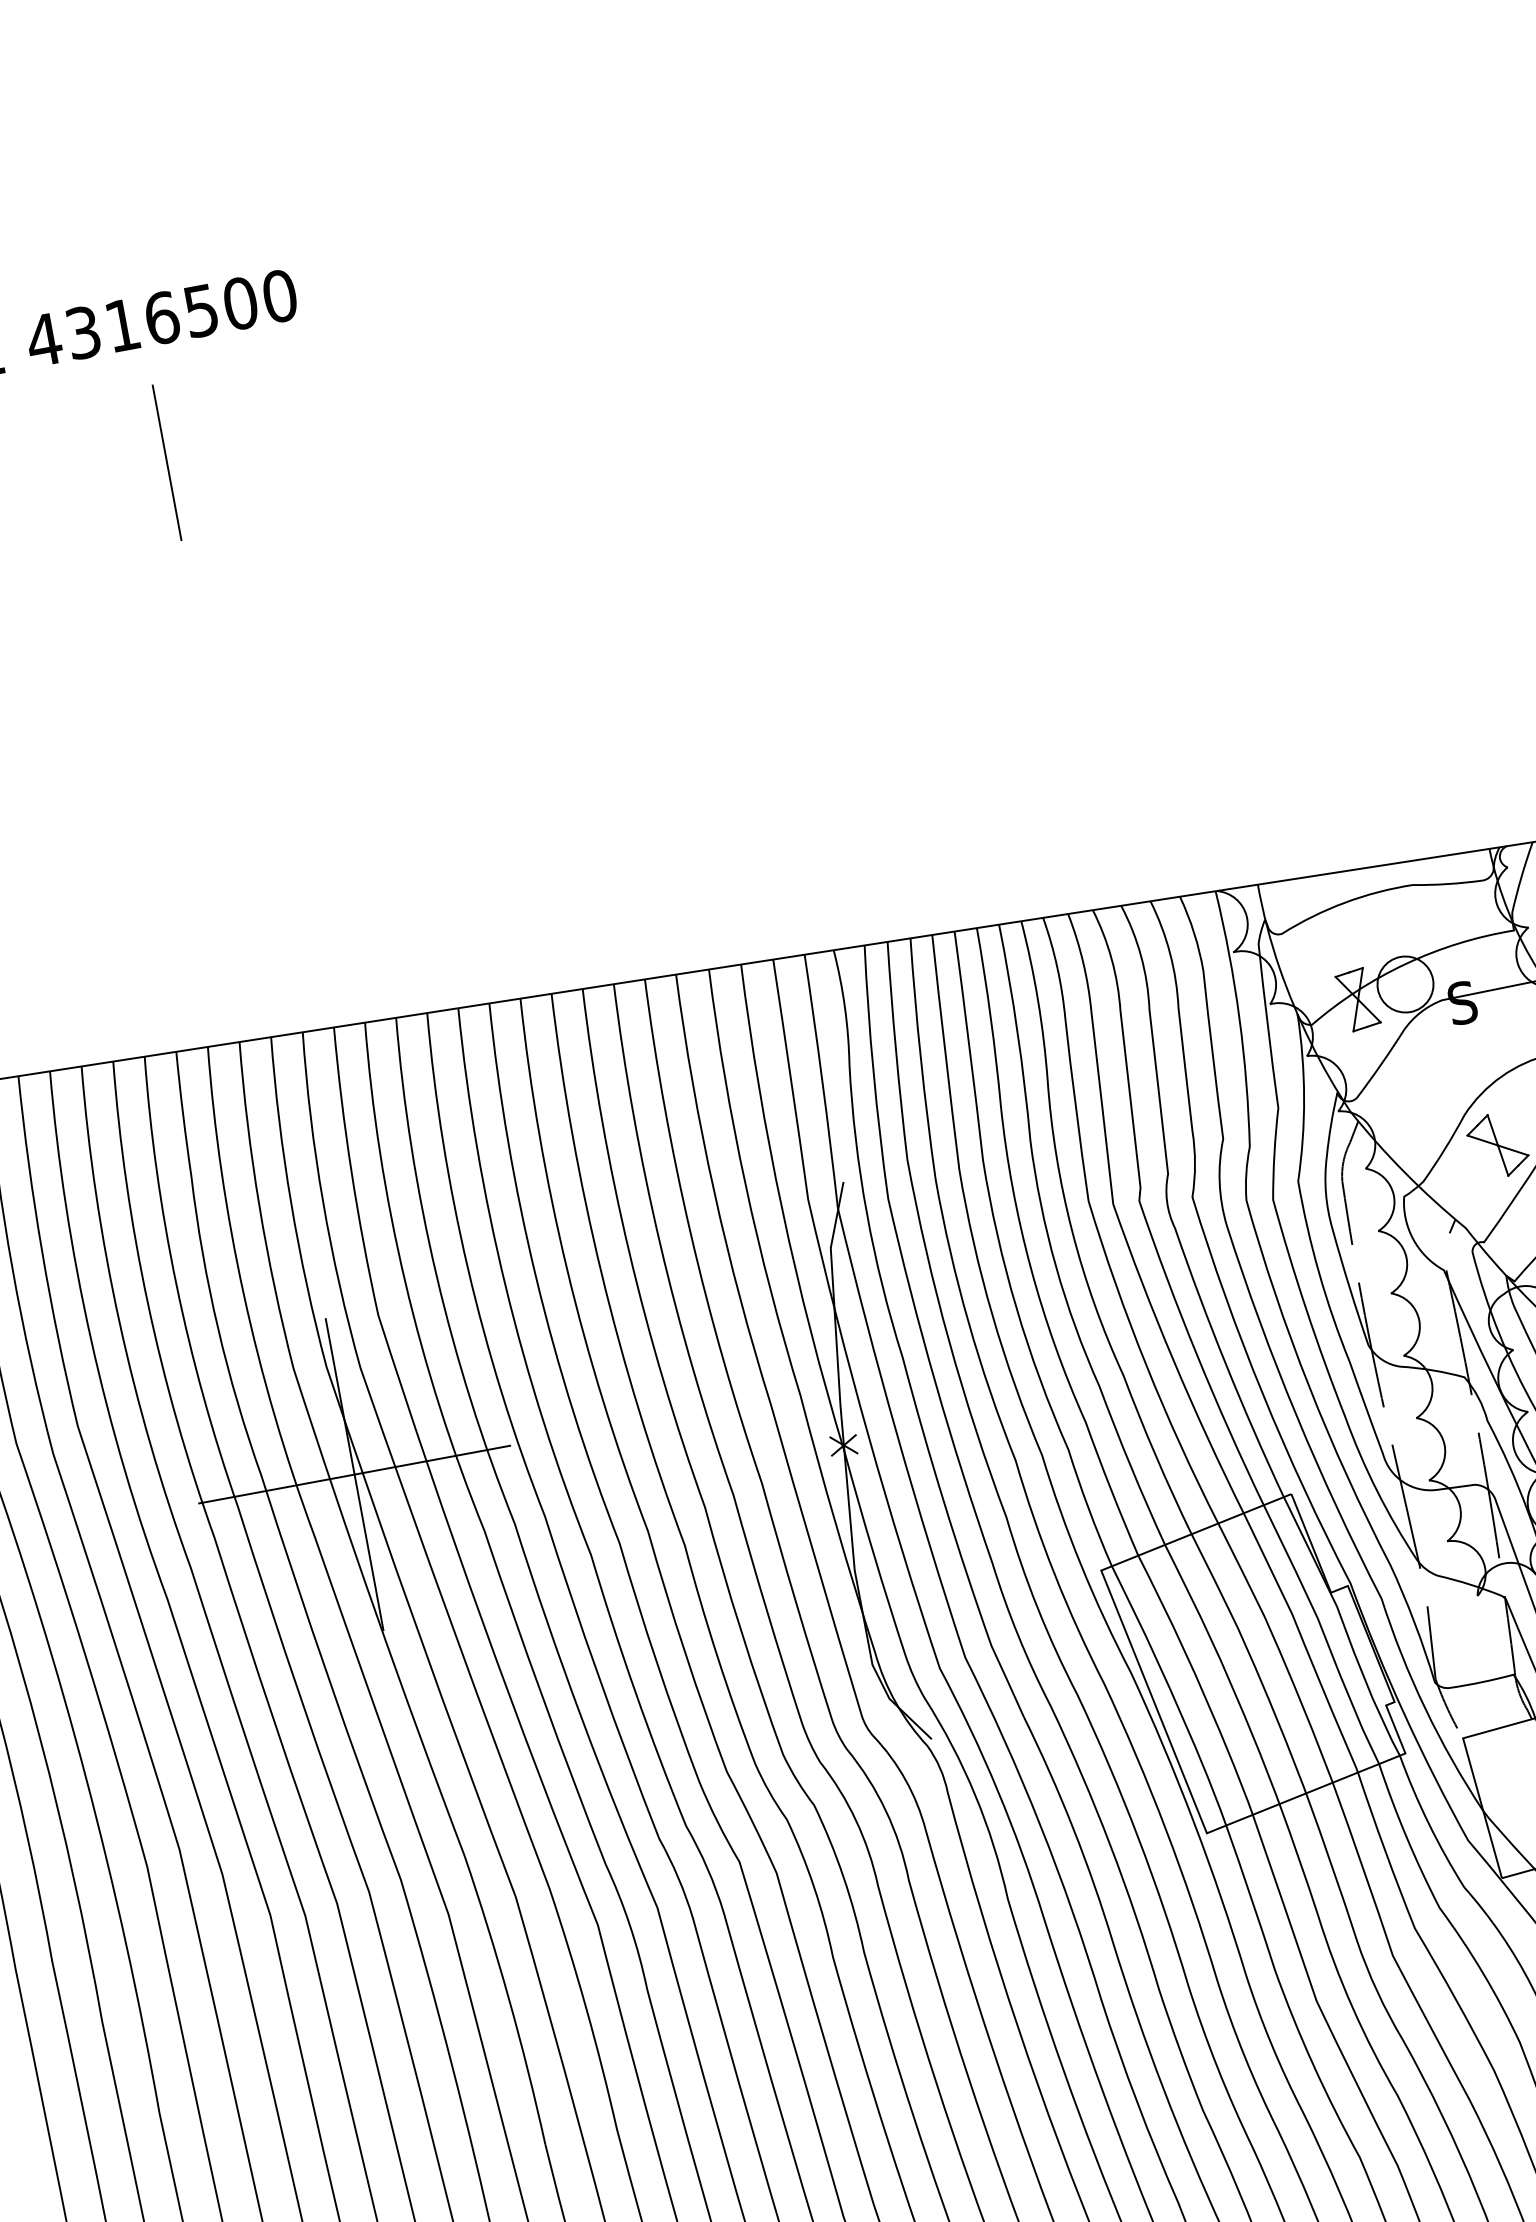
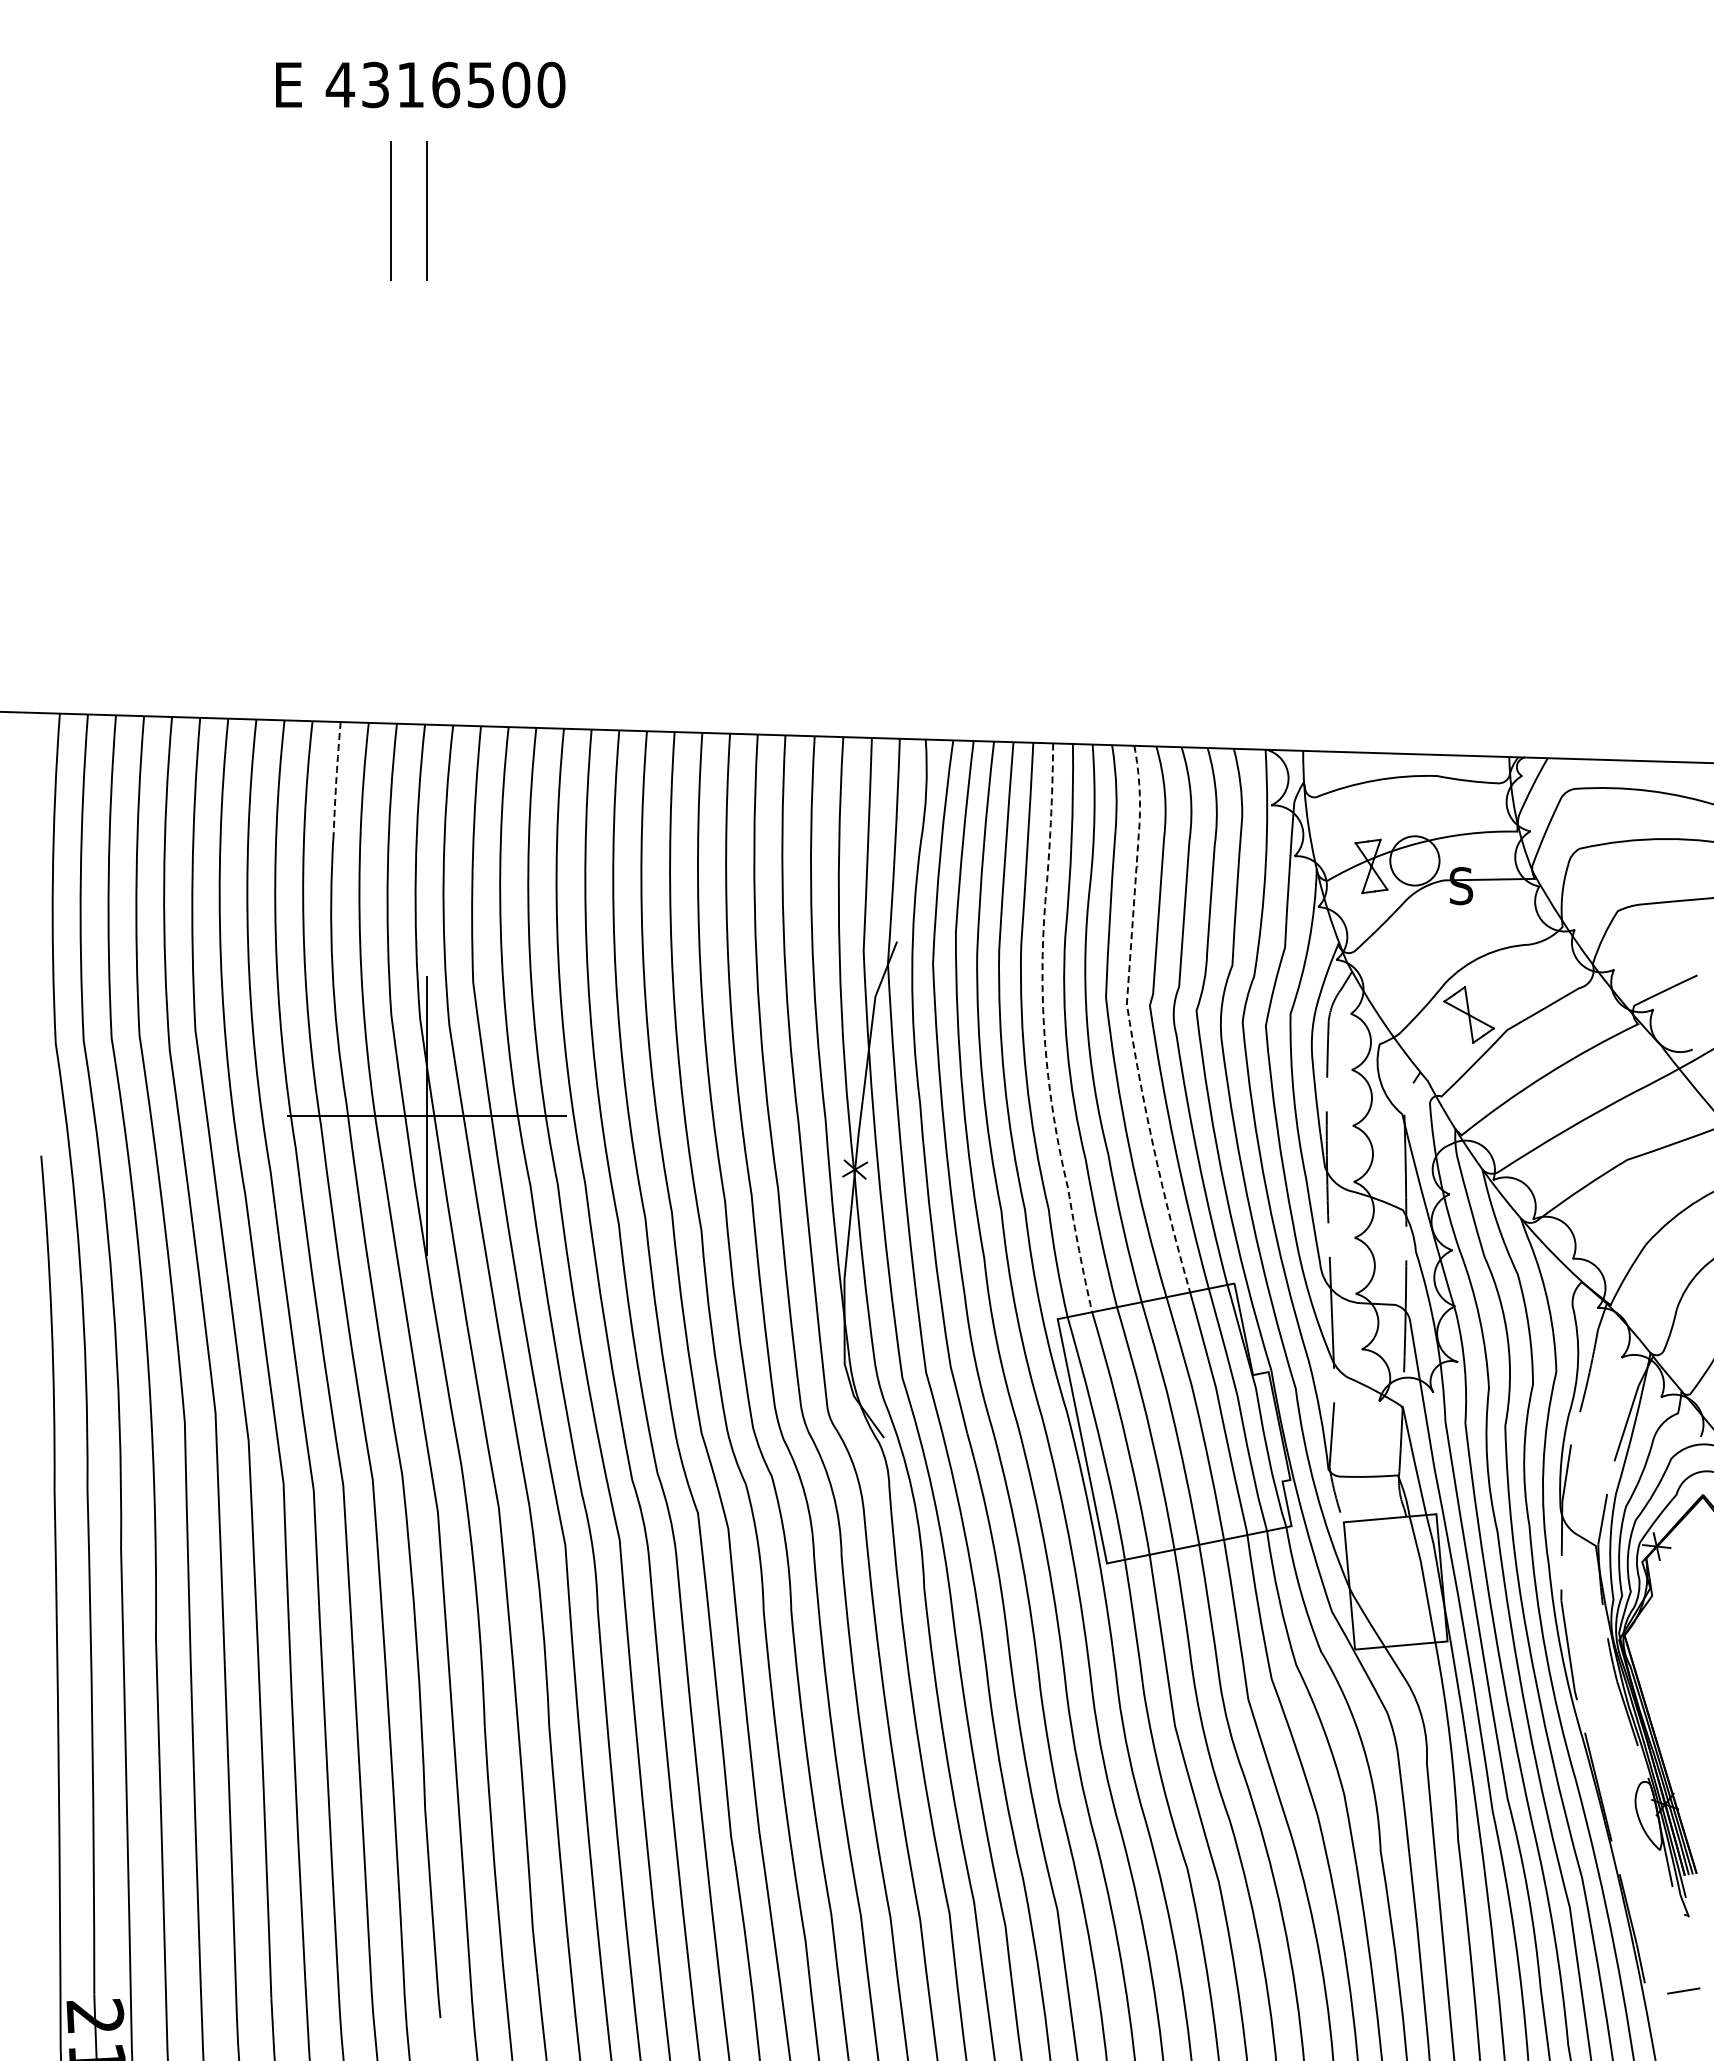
line: (126, 469) -> (390, 210), added
line: (183, 1114) -> (336, 777), solid -> dashed
line: (1117, 1216) -> (1128, 1015), solid -> dashed
line: (1026, 1251) -> (1044, 1031), solid -> dashed

